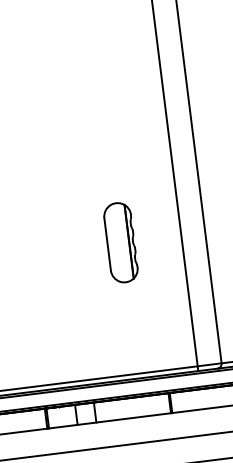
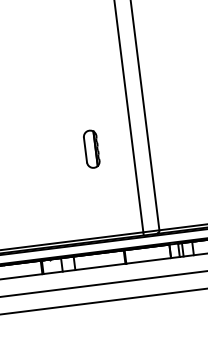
part: (120, 241) -> (91, 148), size x0.7

